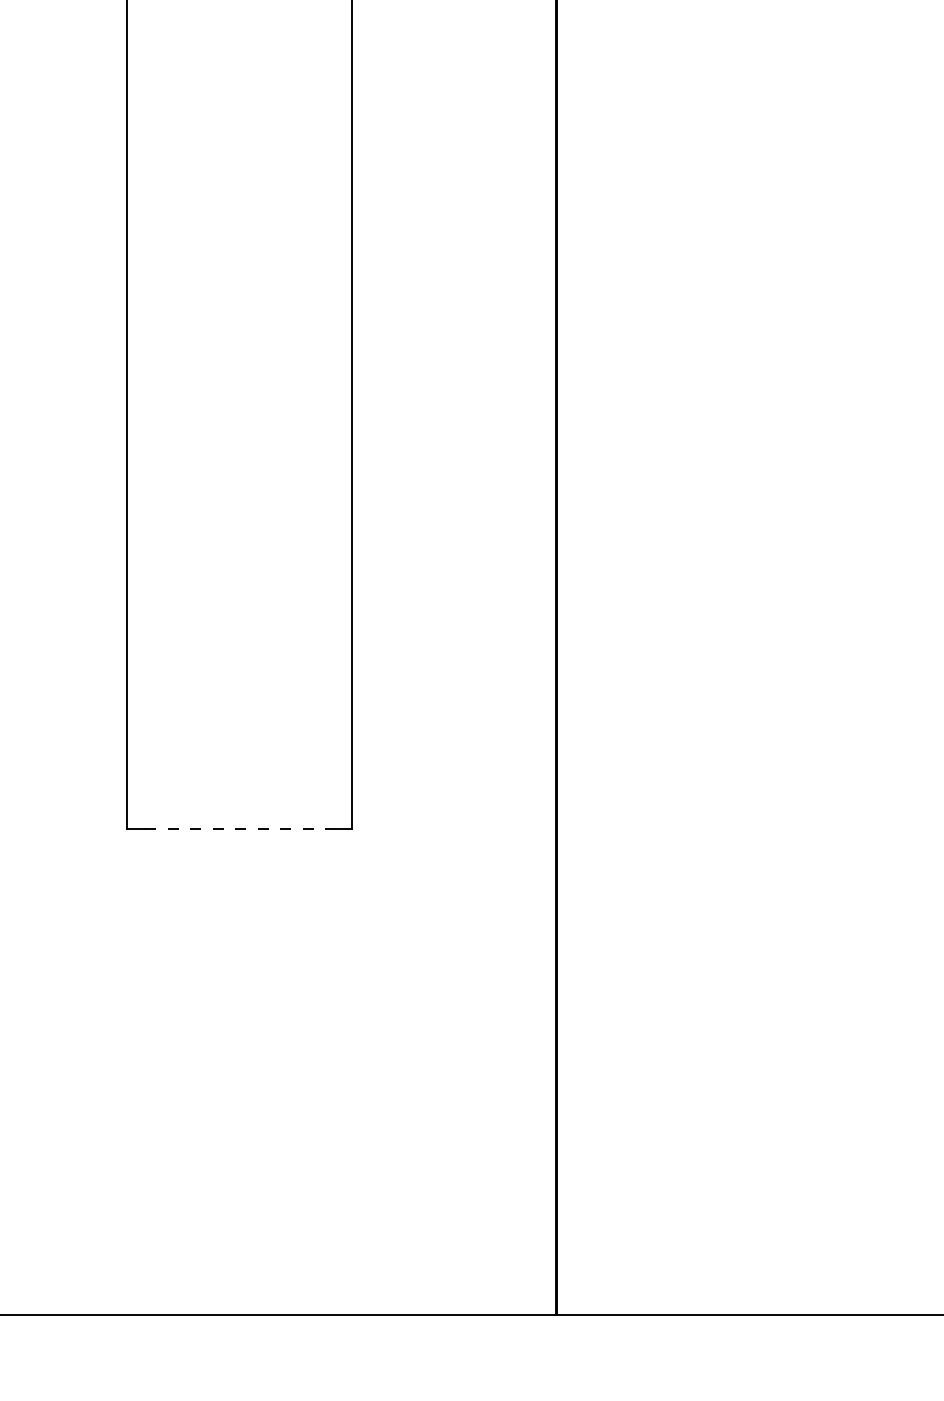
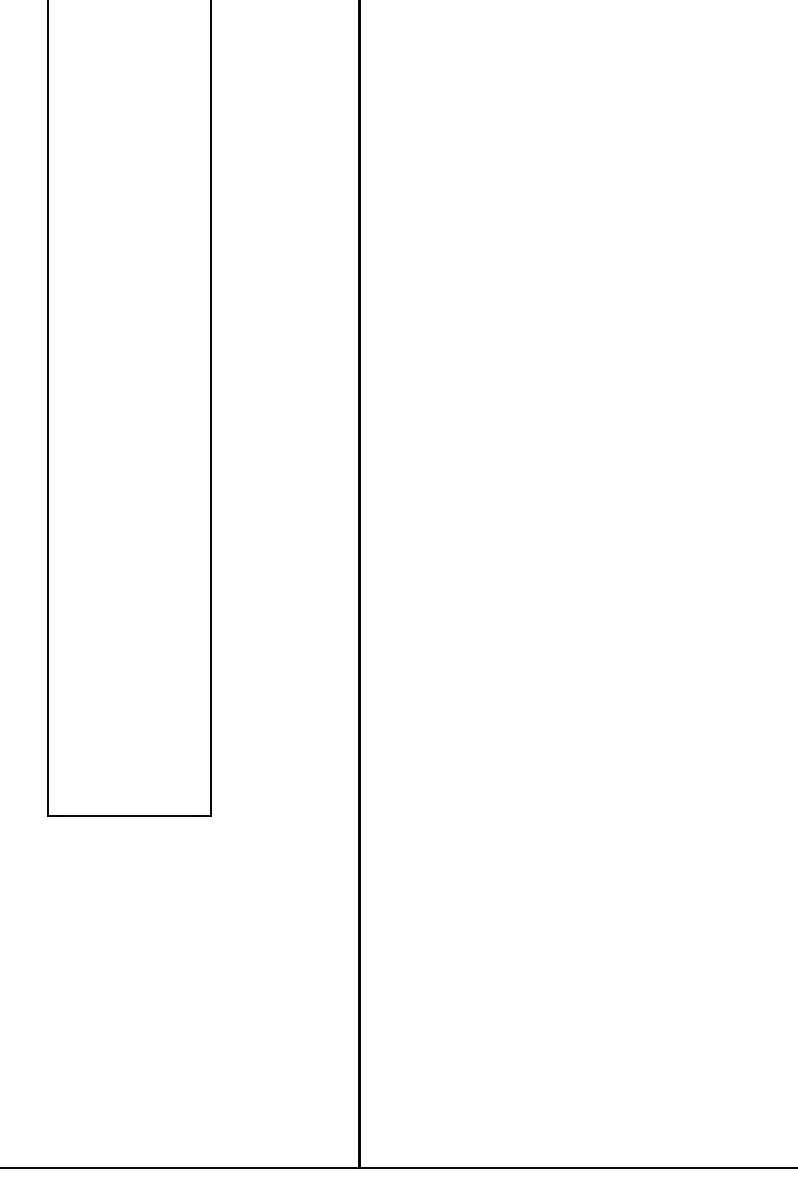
line: (240, 829) -> (130, 816), dashed -> solid

